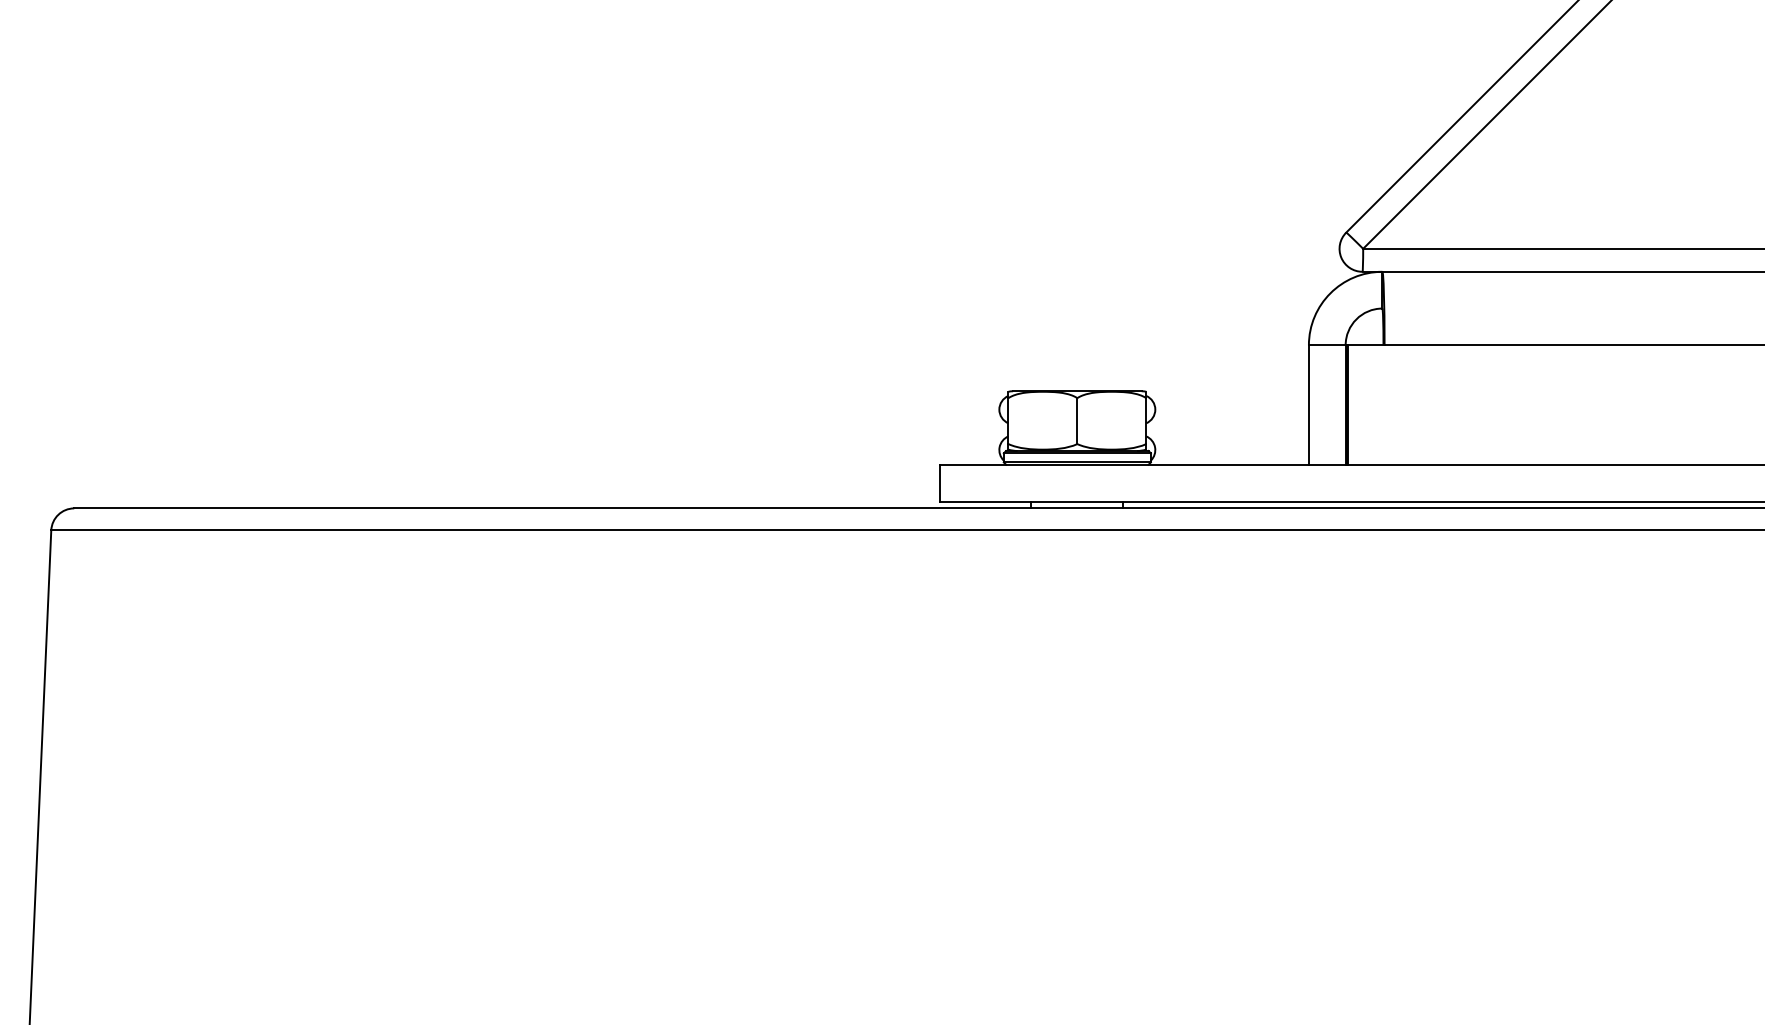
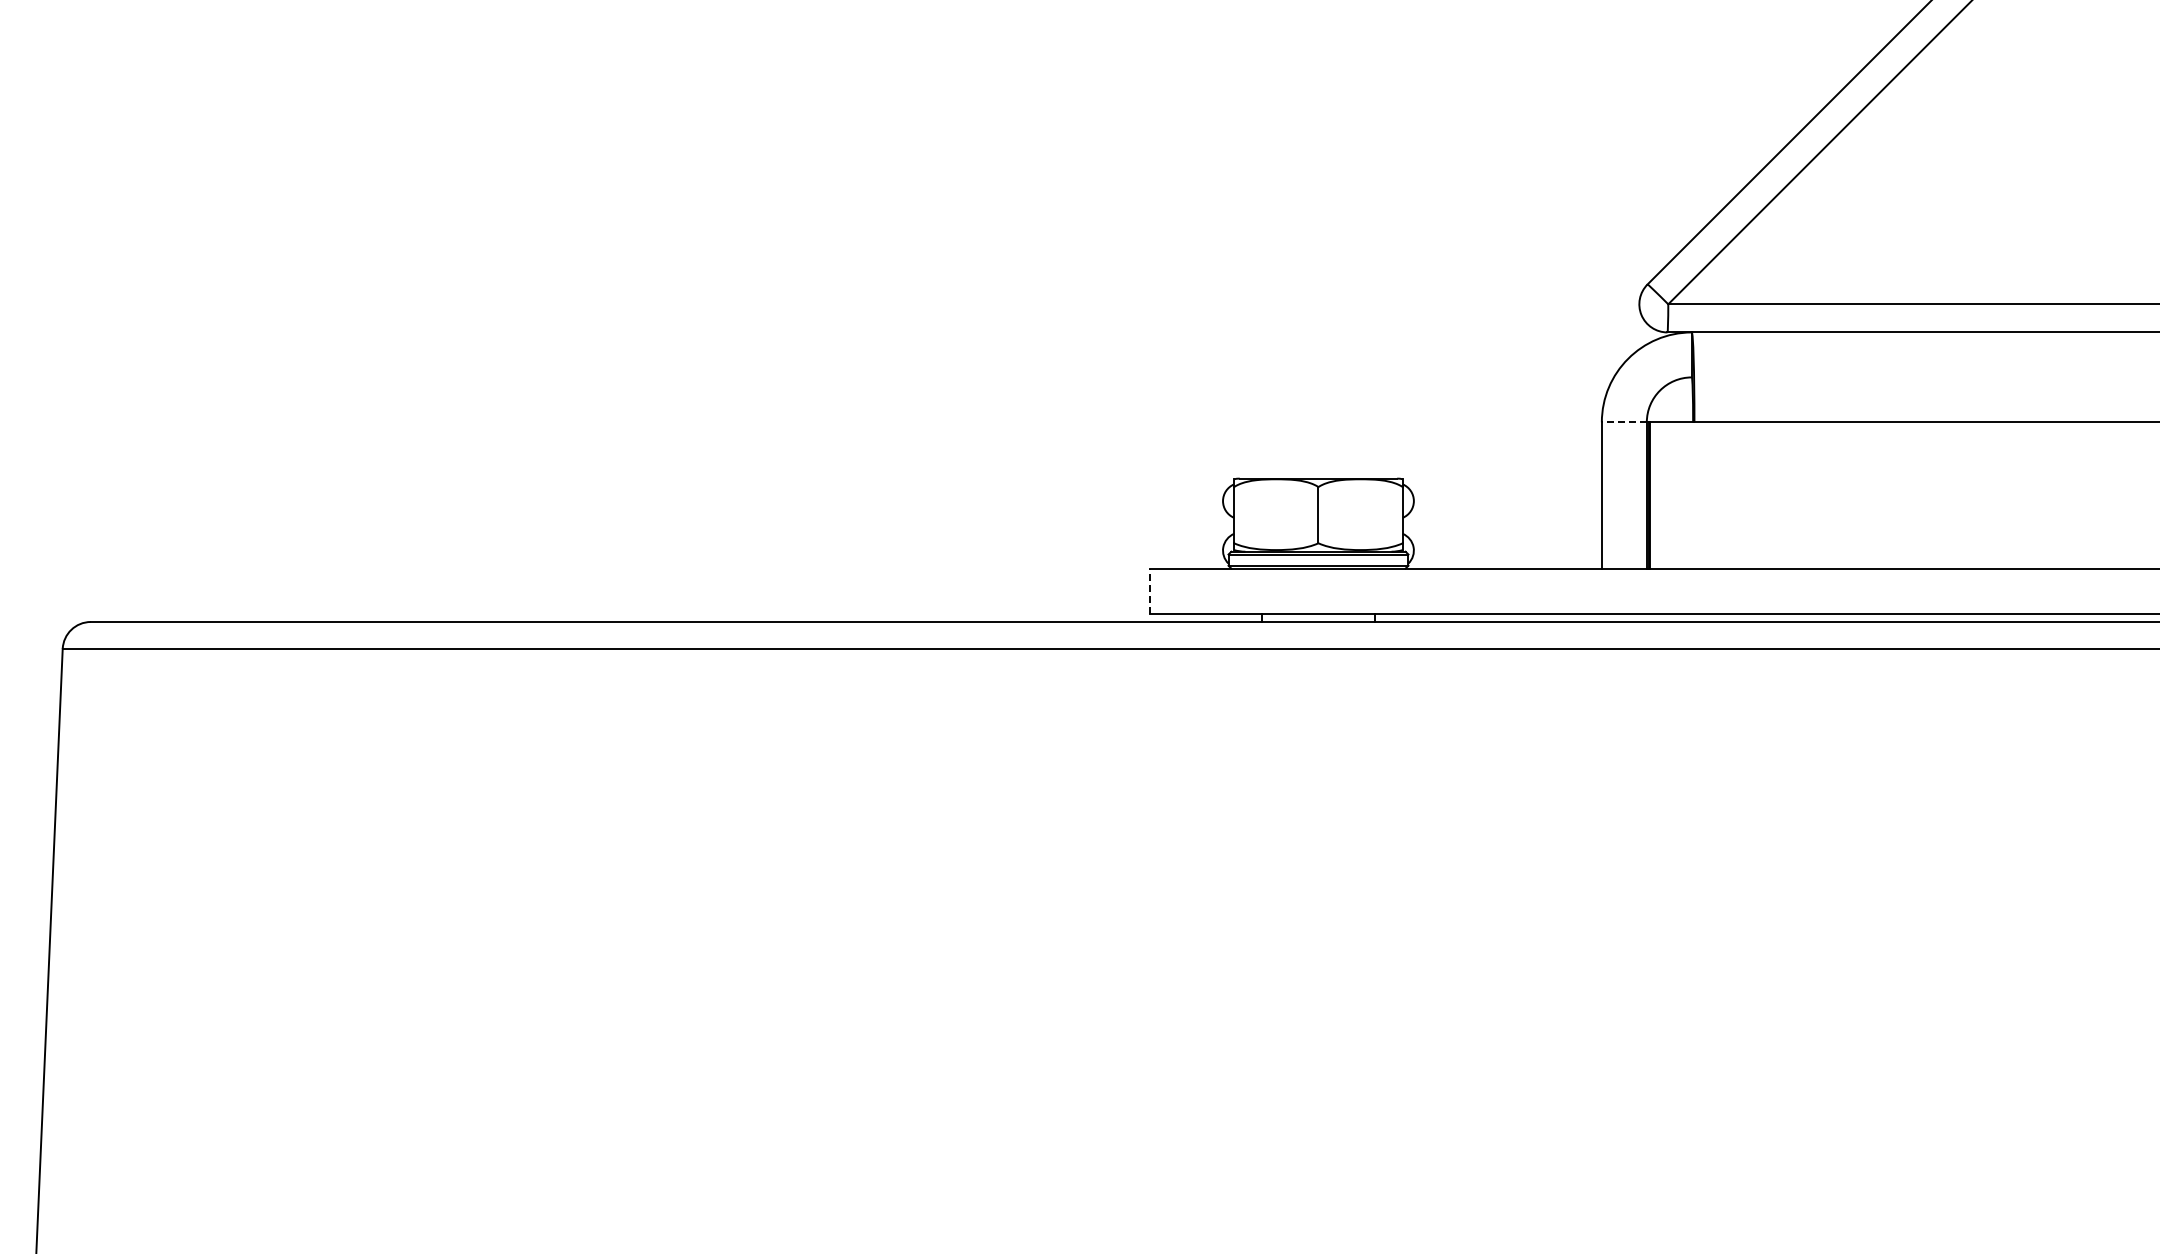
line: (1326, 345) -> (1623, 422), solid -> dashed
line: (939, 482) -> (1149, 590), solid -> dashed

